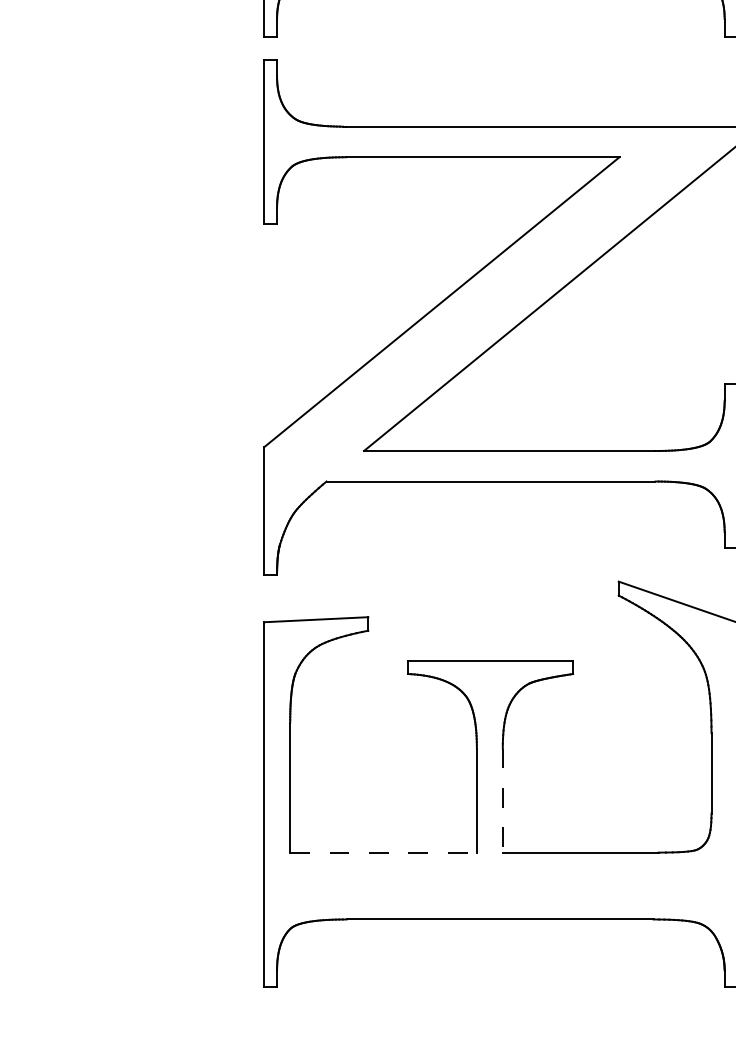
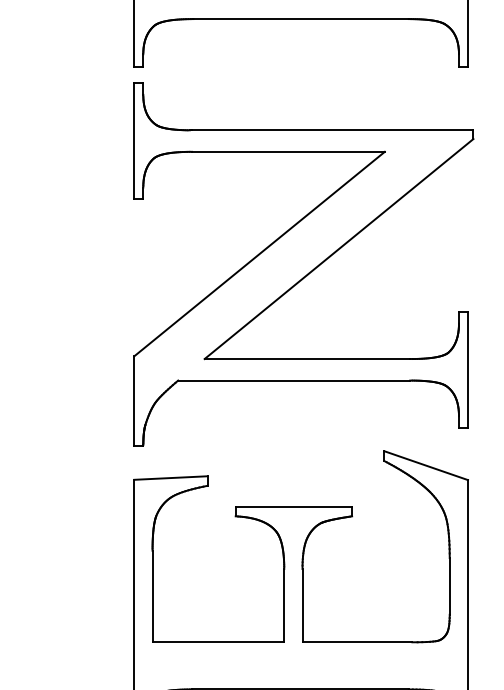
line: (502, 800) -> (302, 605), dashed -> solid
line: (384, 852) -> (219, 642), dashed -> solid

